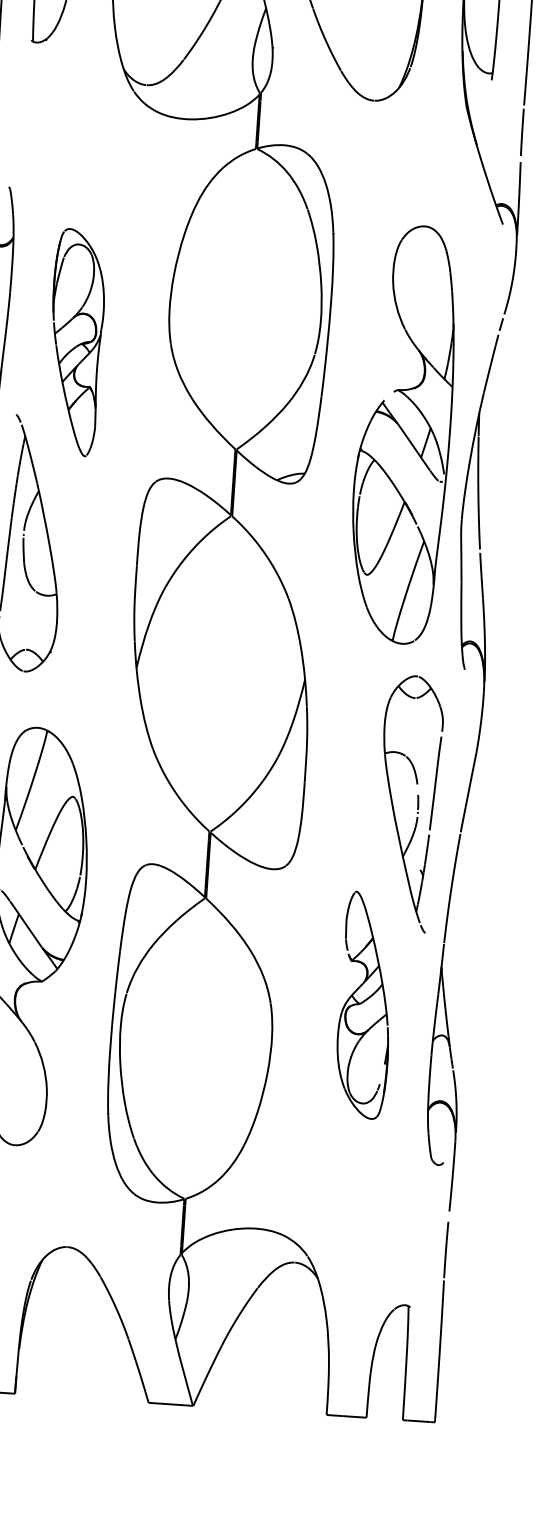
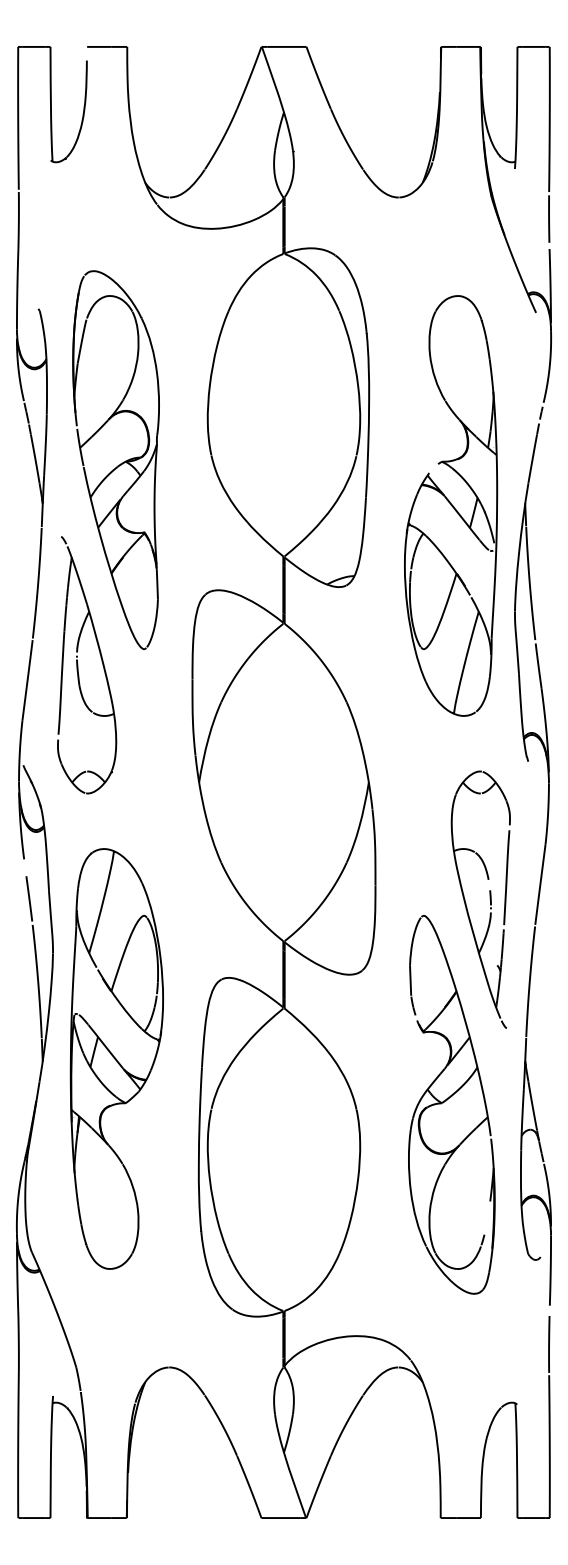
part: (75, 342) -> (115, 460), size x1.67
part: (404, 433) -> (451, 505), moved
part: (365, 1005) -> (451, 1104), size x1.67

